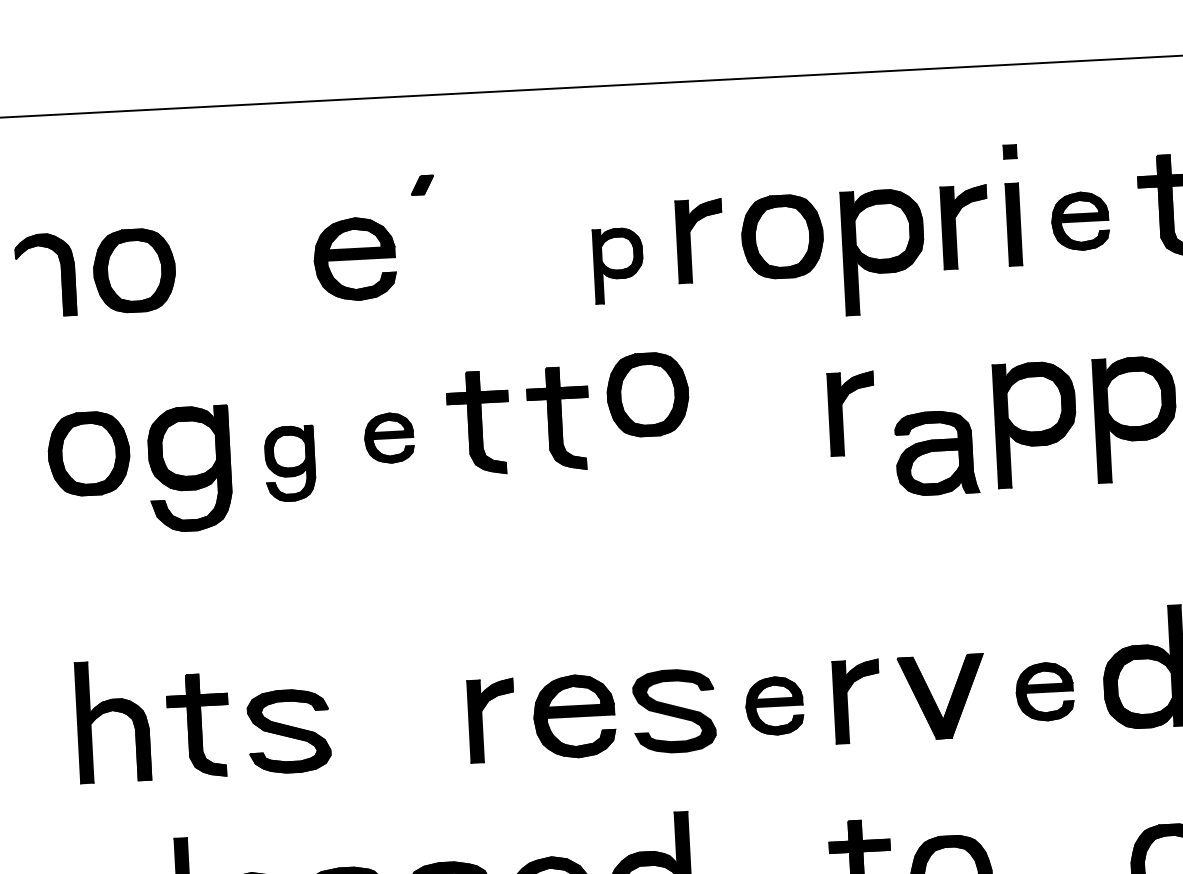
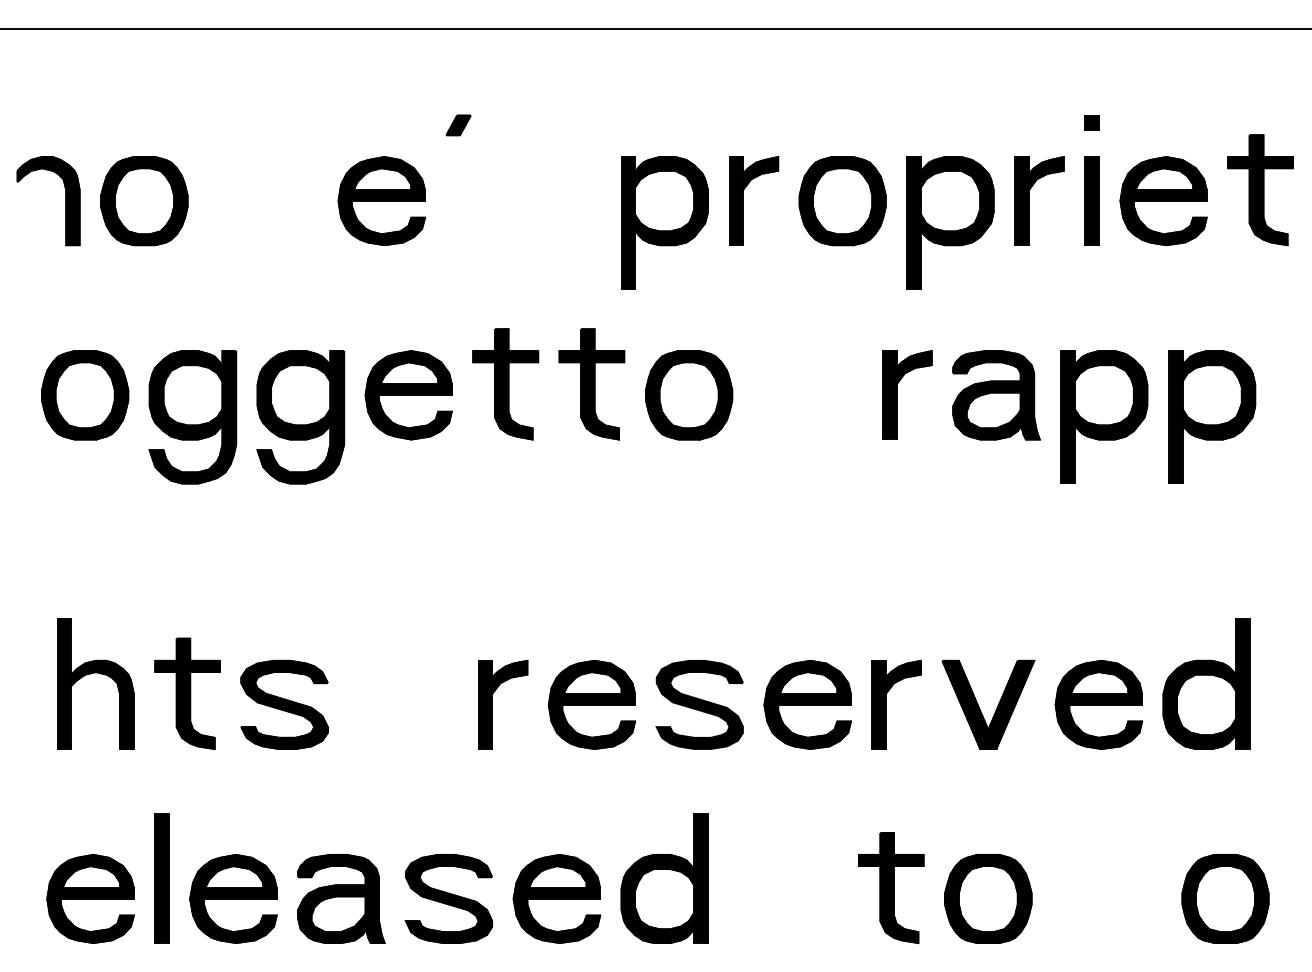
part: (1080, 221) -> (1163, 201), size x1.43
part: (618, 265) -> (664, 222), size x1.67
part: (648, 394) -> (689, 395), moved
part: (389, 438) -> (408, 395), size x1.67
part: (937, 453) -> (996, 395), moved
part: (289, 463) -> (300, 417), size x1.67
part: (1044, 691) -> (1098, 704), size x1.43
part: (774, 705) -> (807, 704), size x1.43

